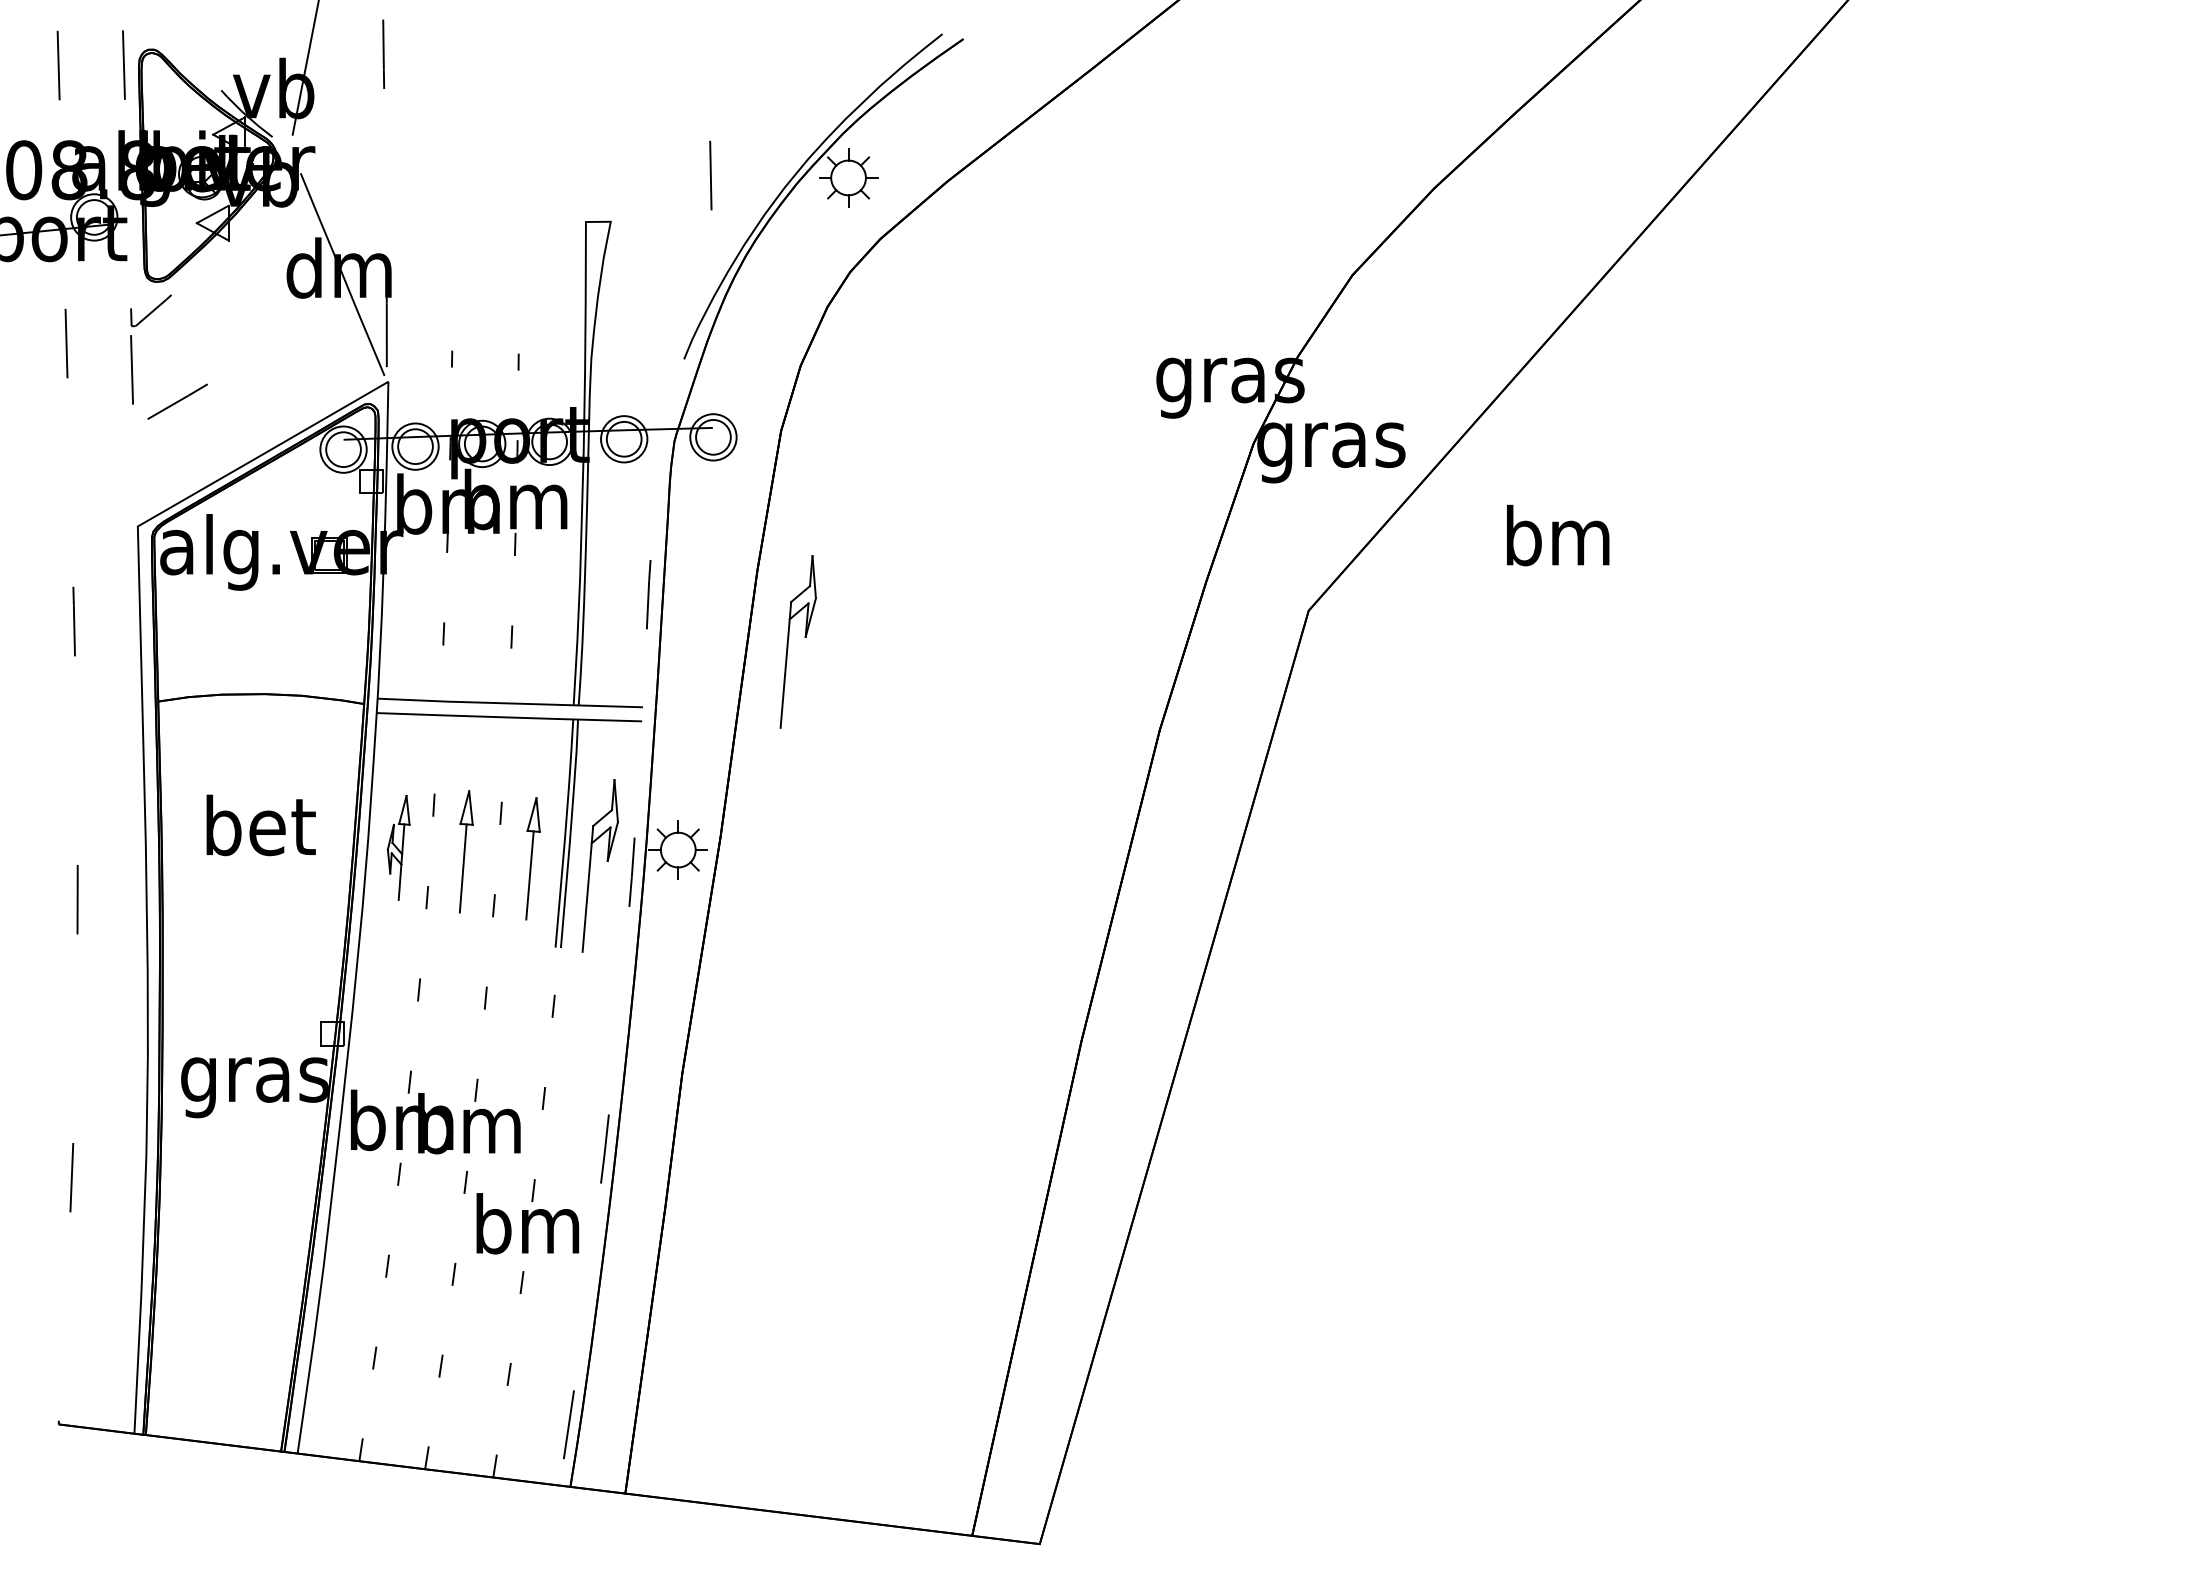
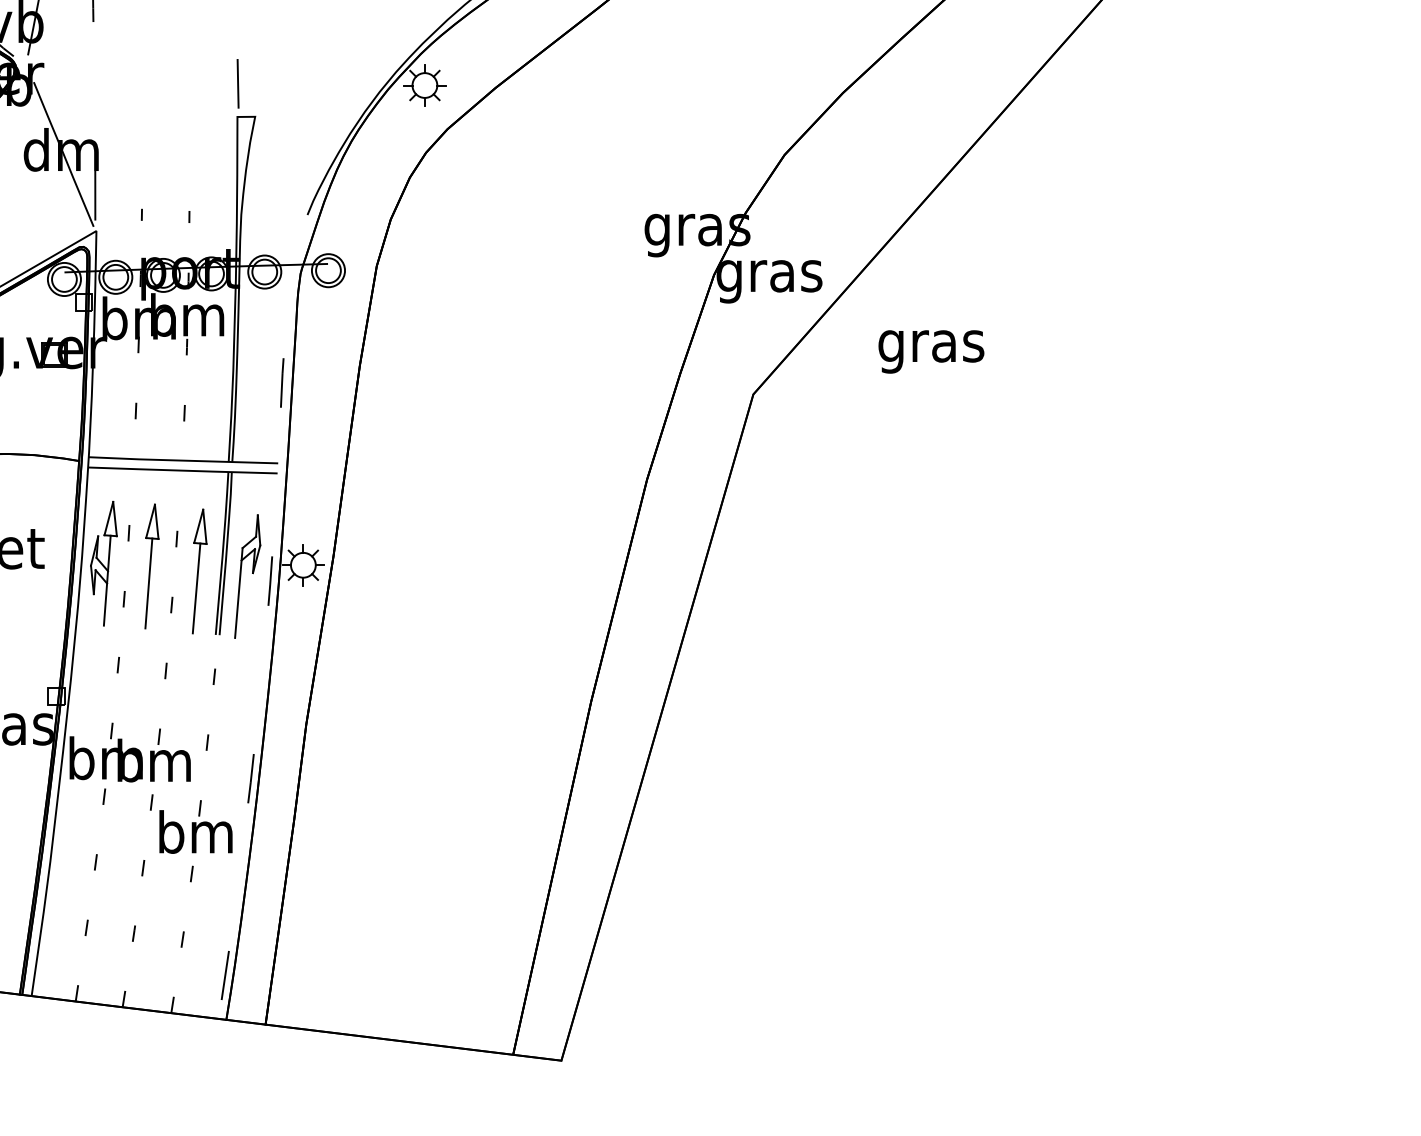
line: (710, 175) -> (237, 83), moved
text: (1558, 542) -> (931, 345), bm -> gras
part: (804, 637) -> (393, 413), removed
part: (398, 847) -> (103, 563), size x1.67
part: (466, 851) -> (152, 566), size x1.43
part: (532, 858) -> (199, 571), size x1.43

